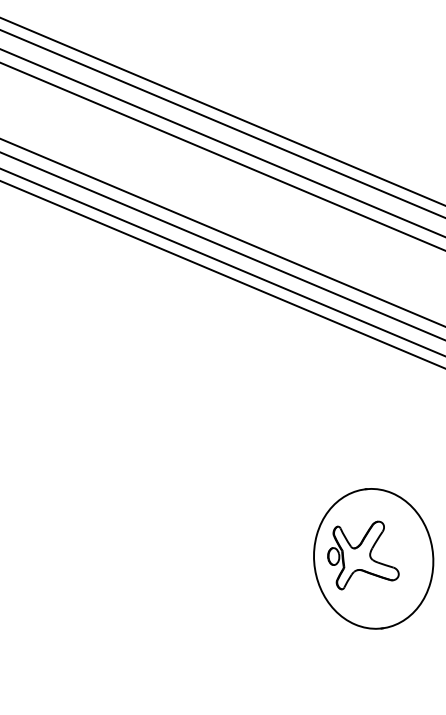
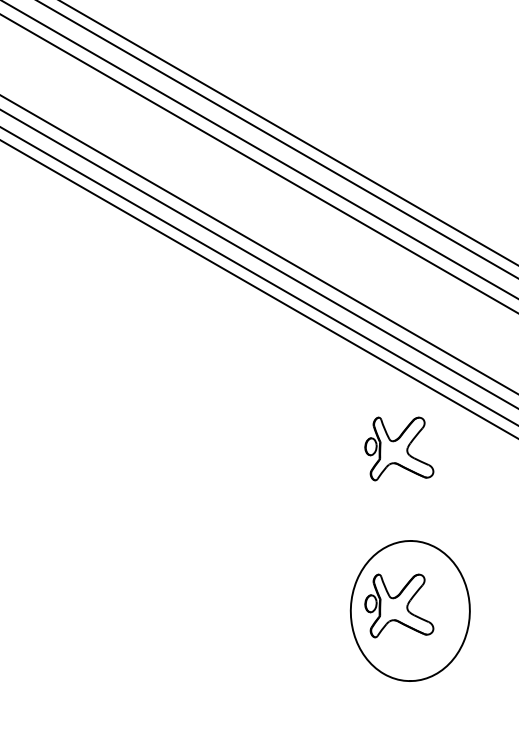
part: (342, 398) -> (399, 448), added

